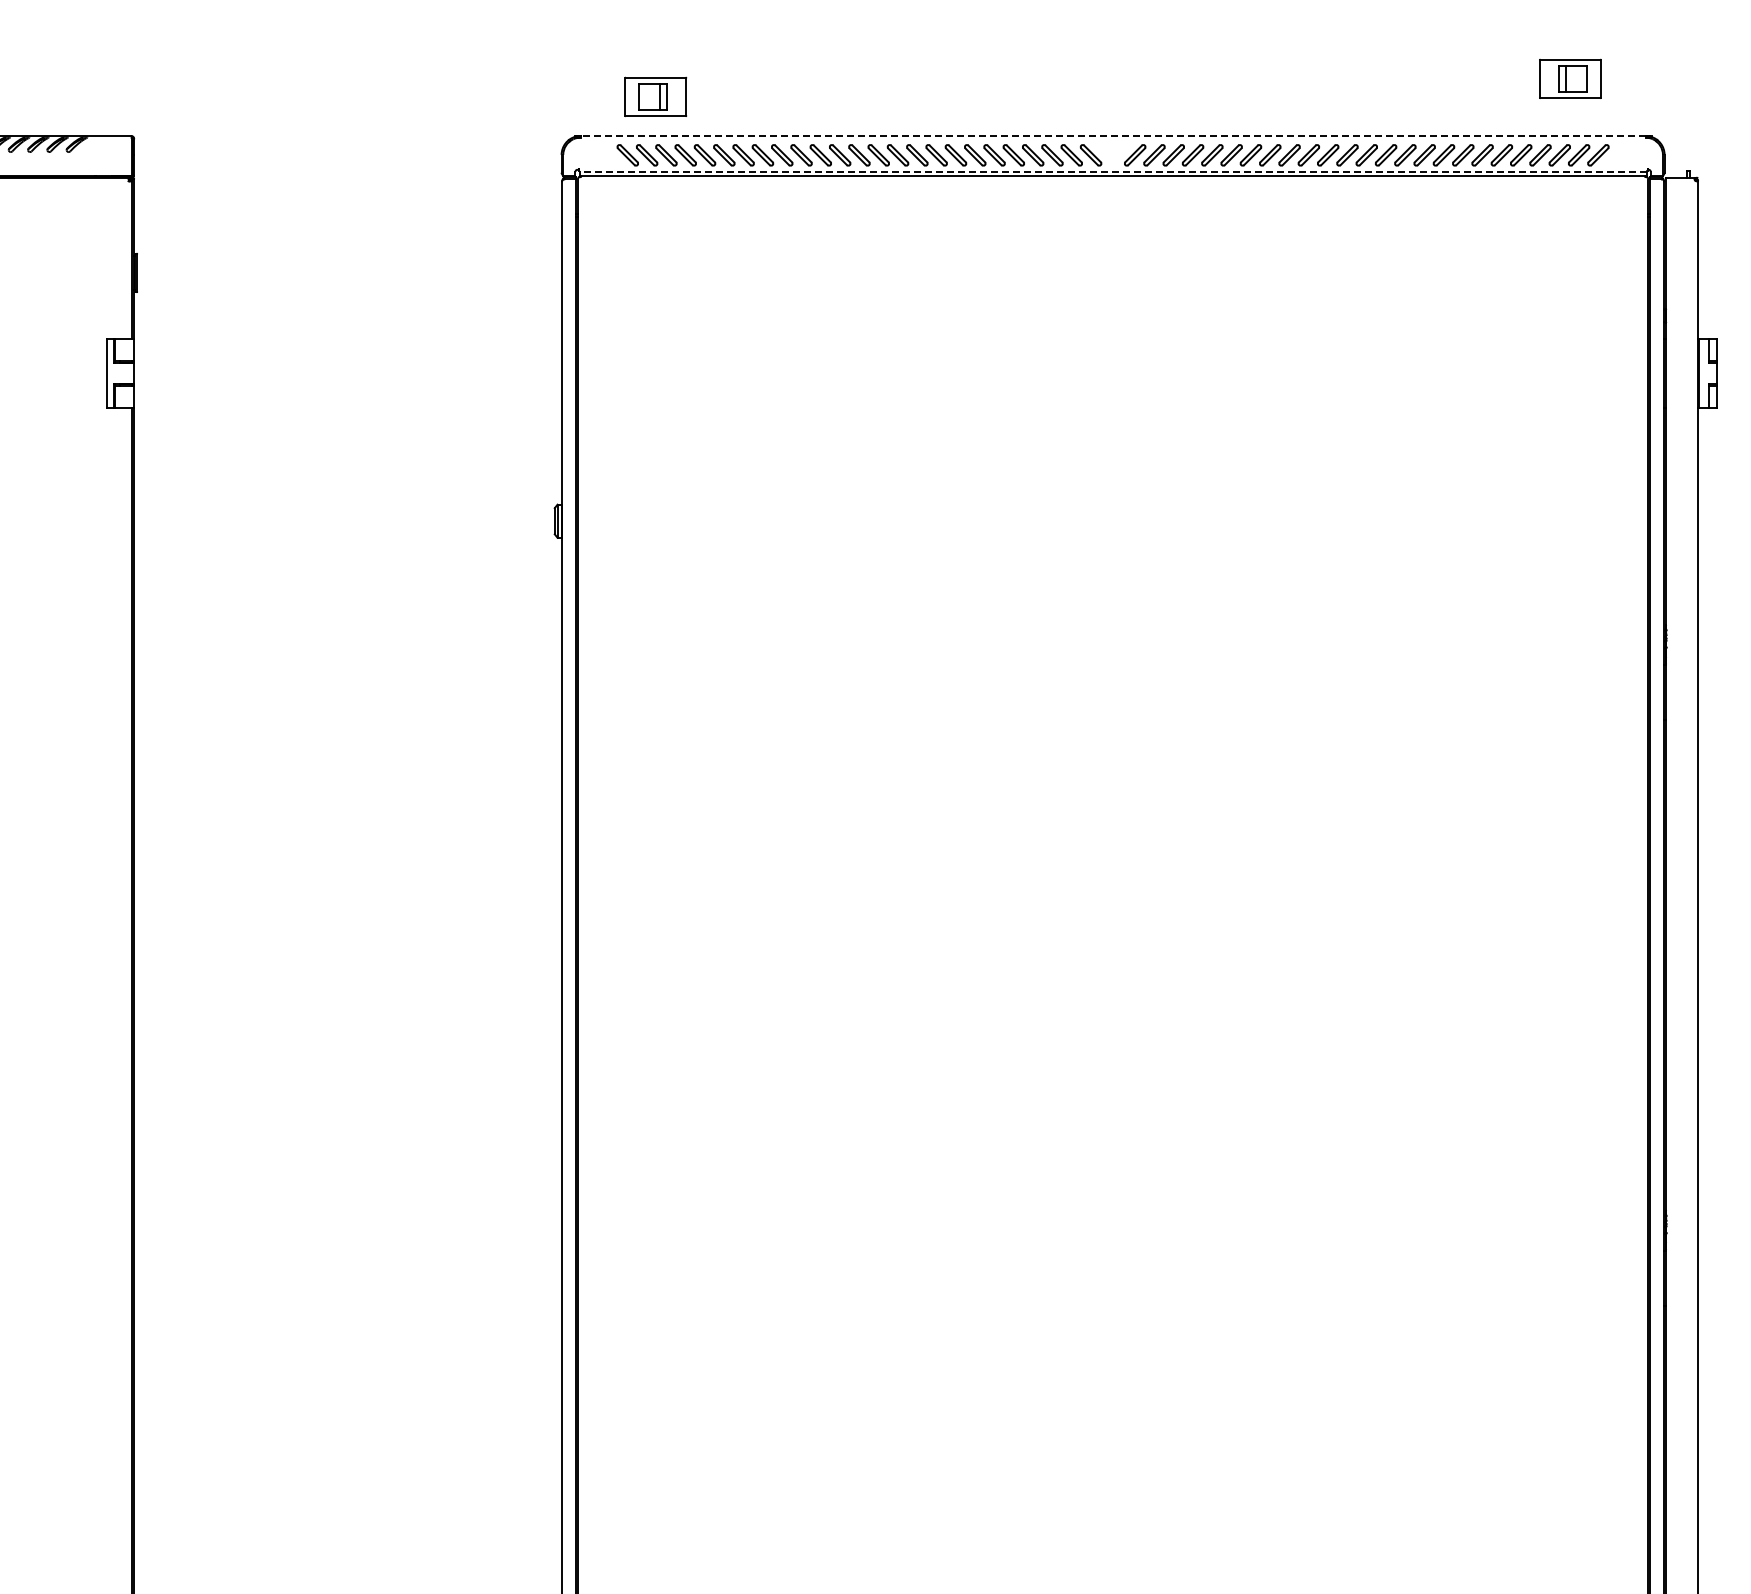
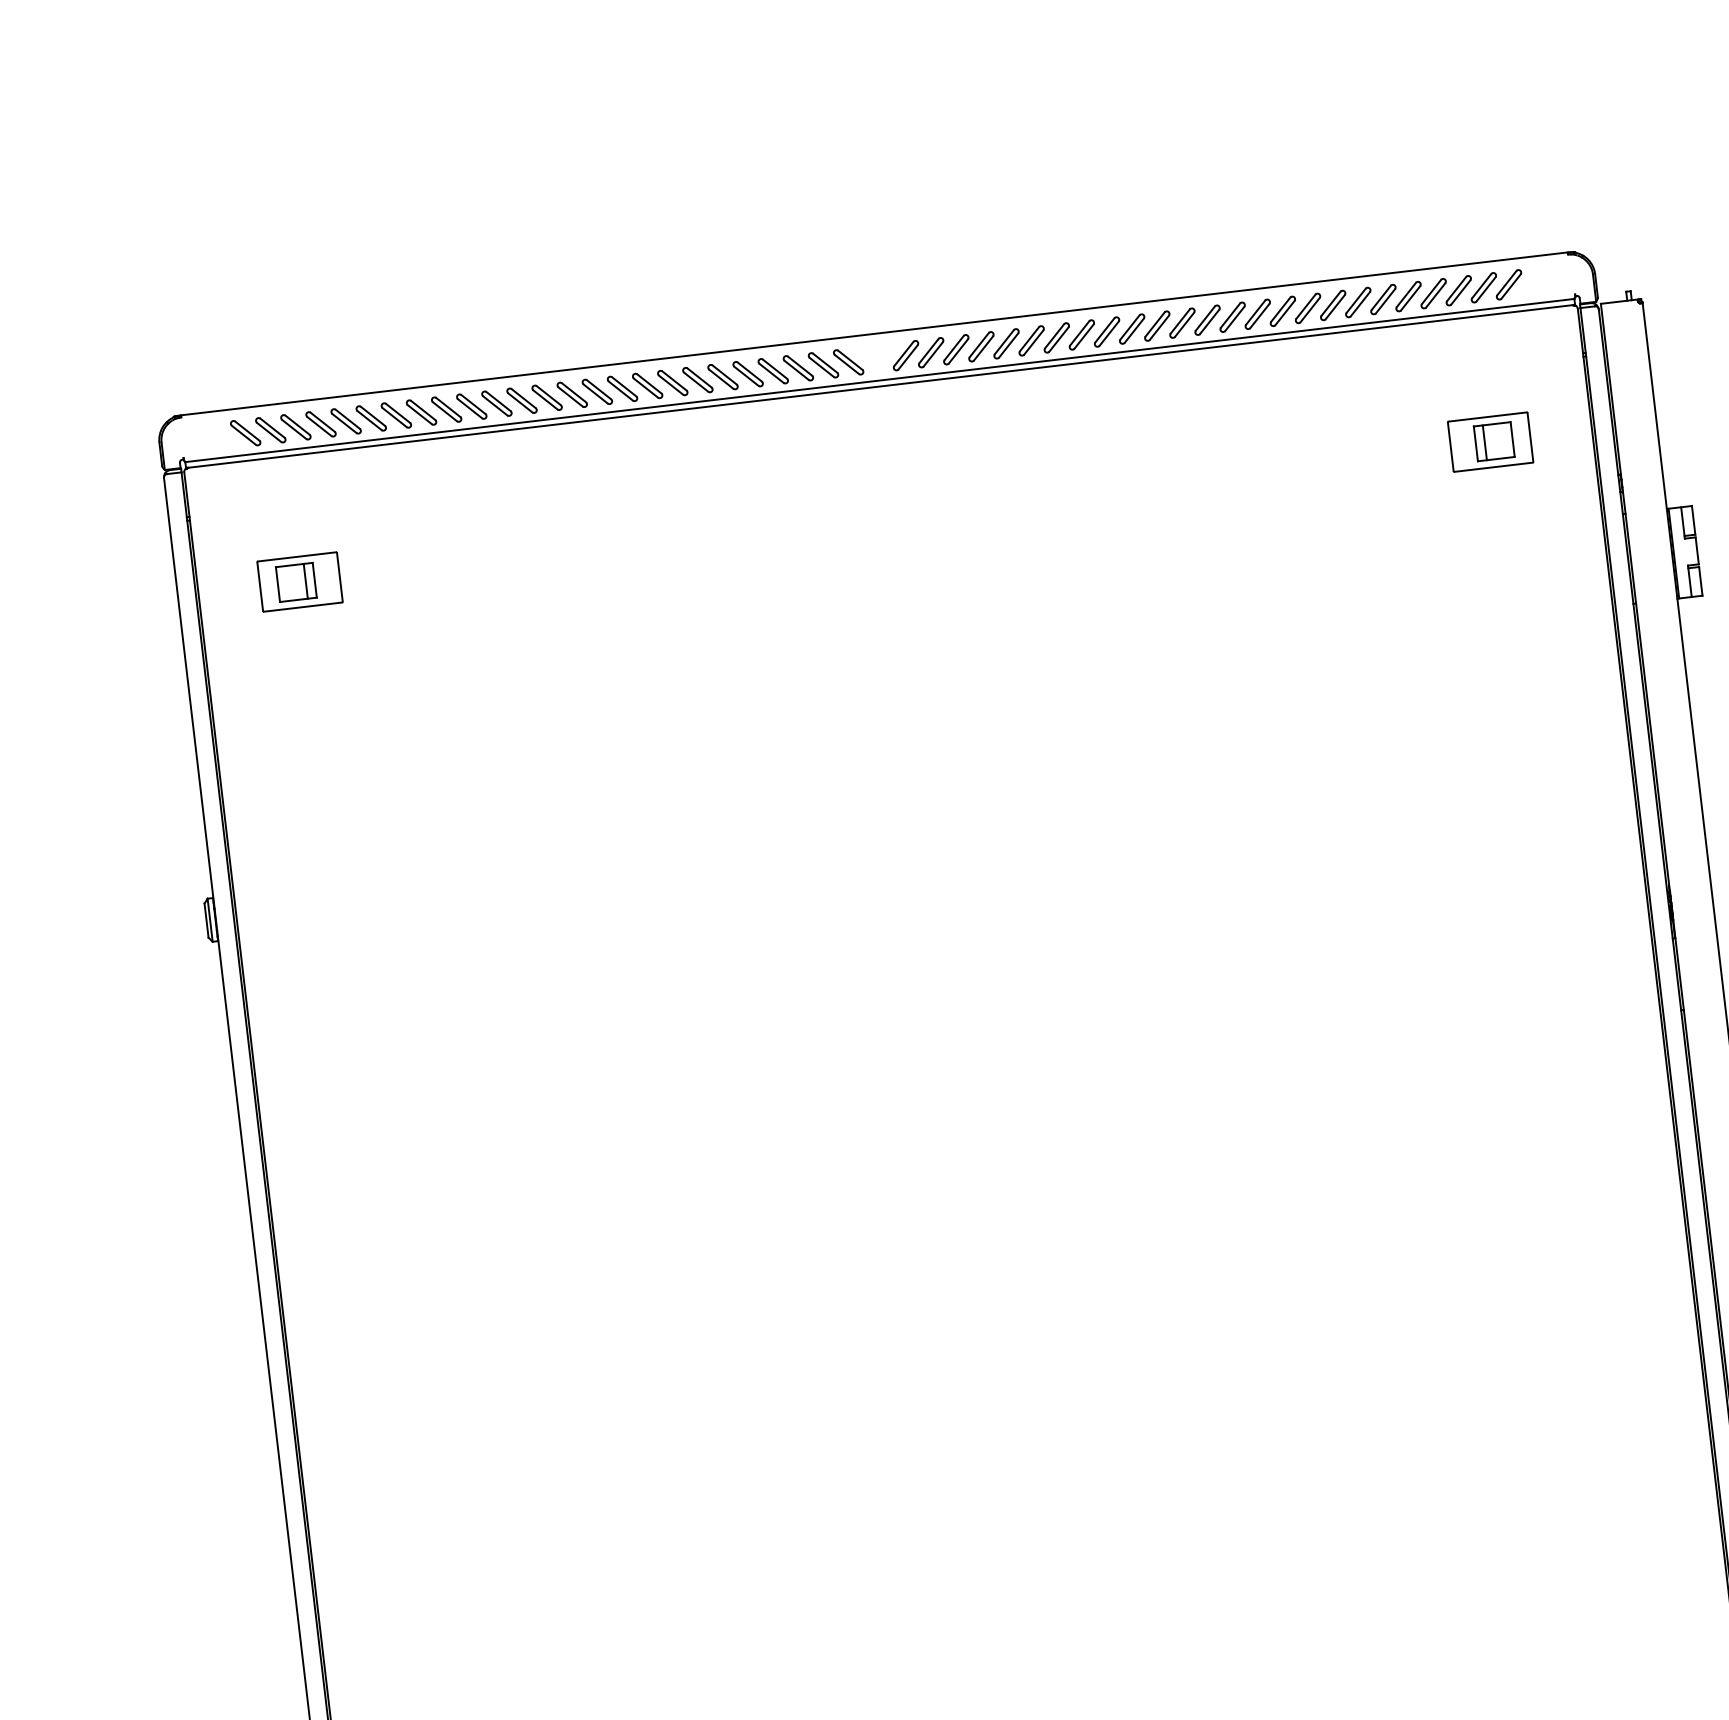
part: (1570, 78) -> (1490, 441), moved
part: (655, 96) -> (299, 581), moved
line: (1113, 136) -> (874, 334), dashed -> solid
line: (1113, 171) -> (880, 379), dashed -> solid

